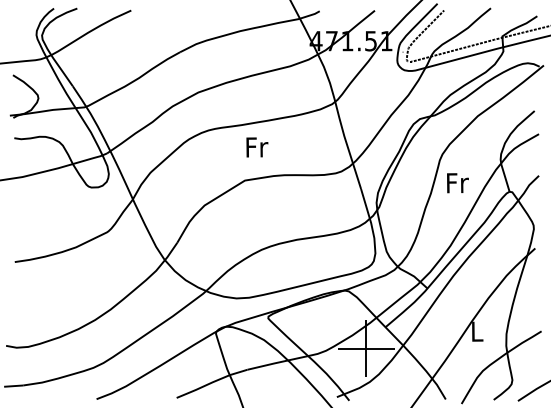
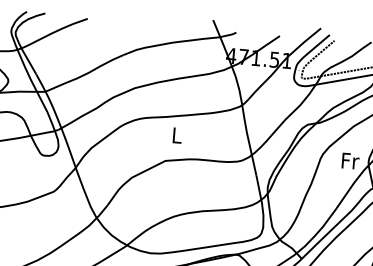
text: (257, 147) -> (177, 135), Fr -> L
text: (457, 183) -> (350, 161), moved

